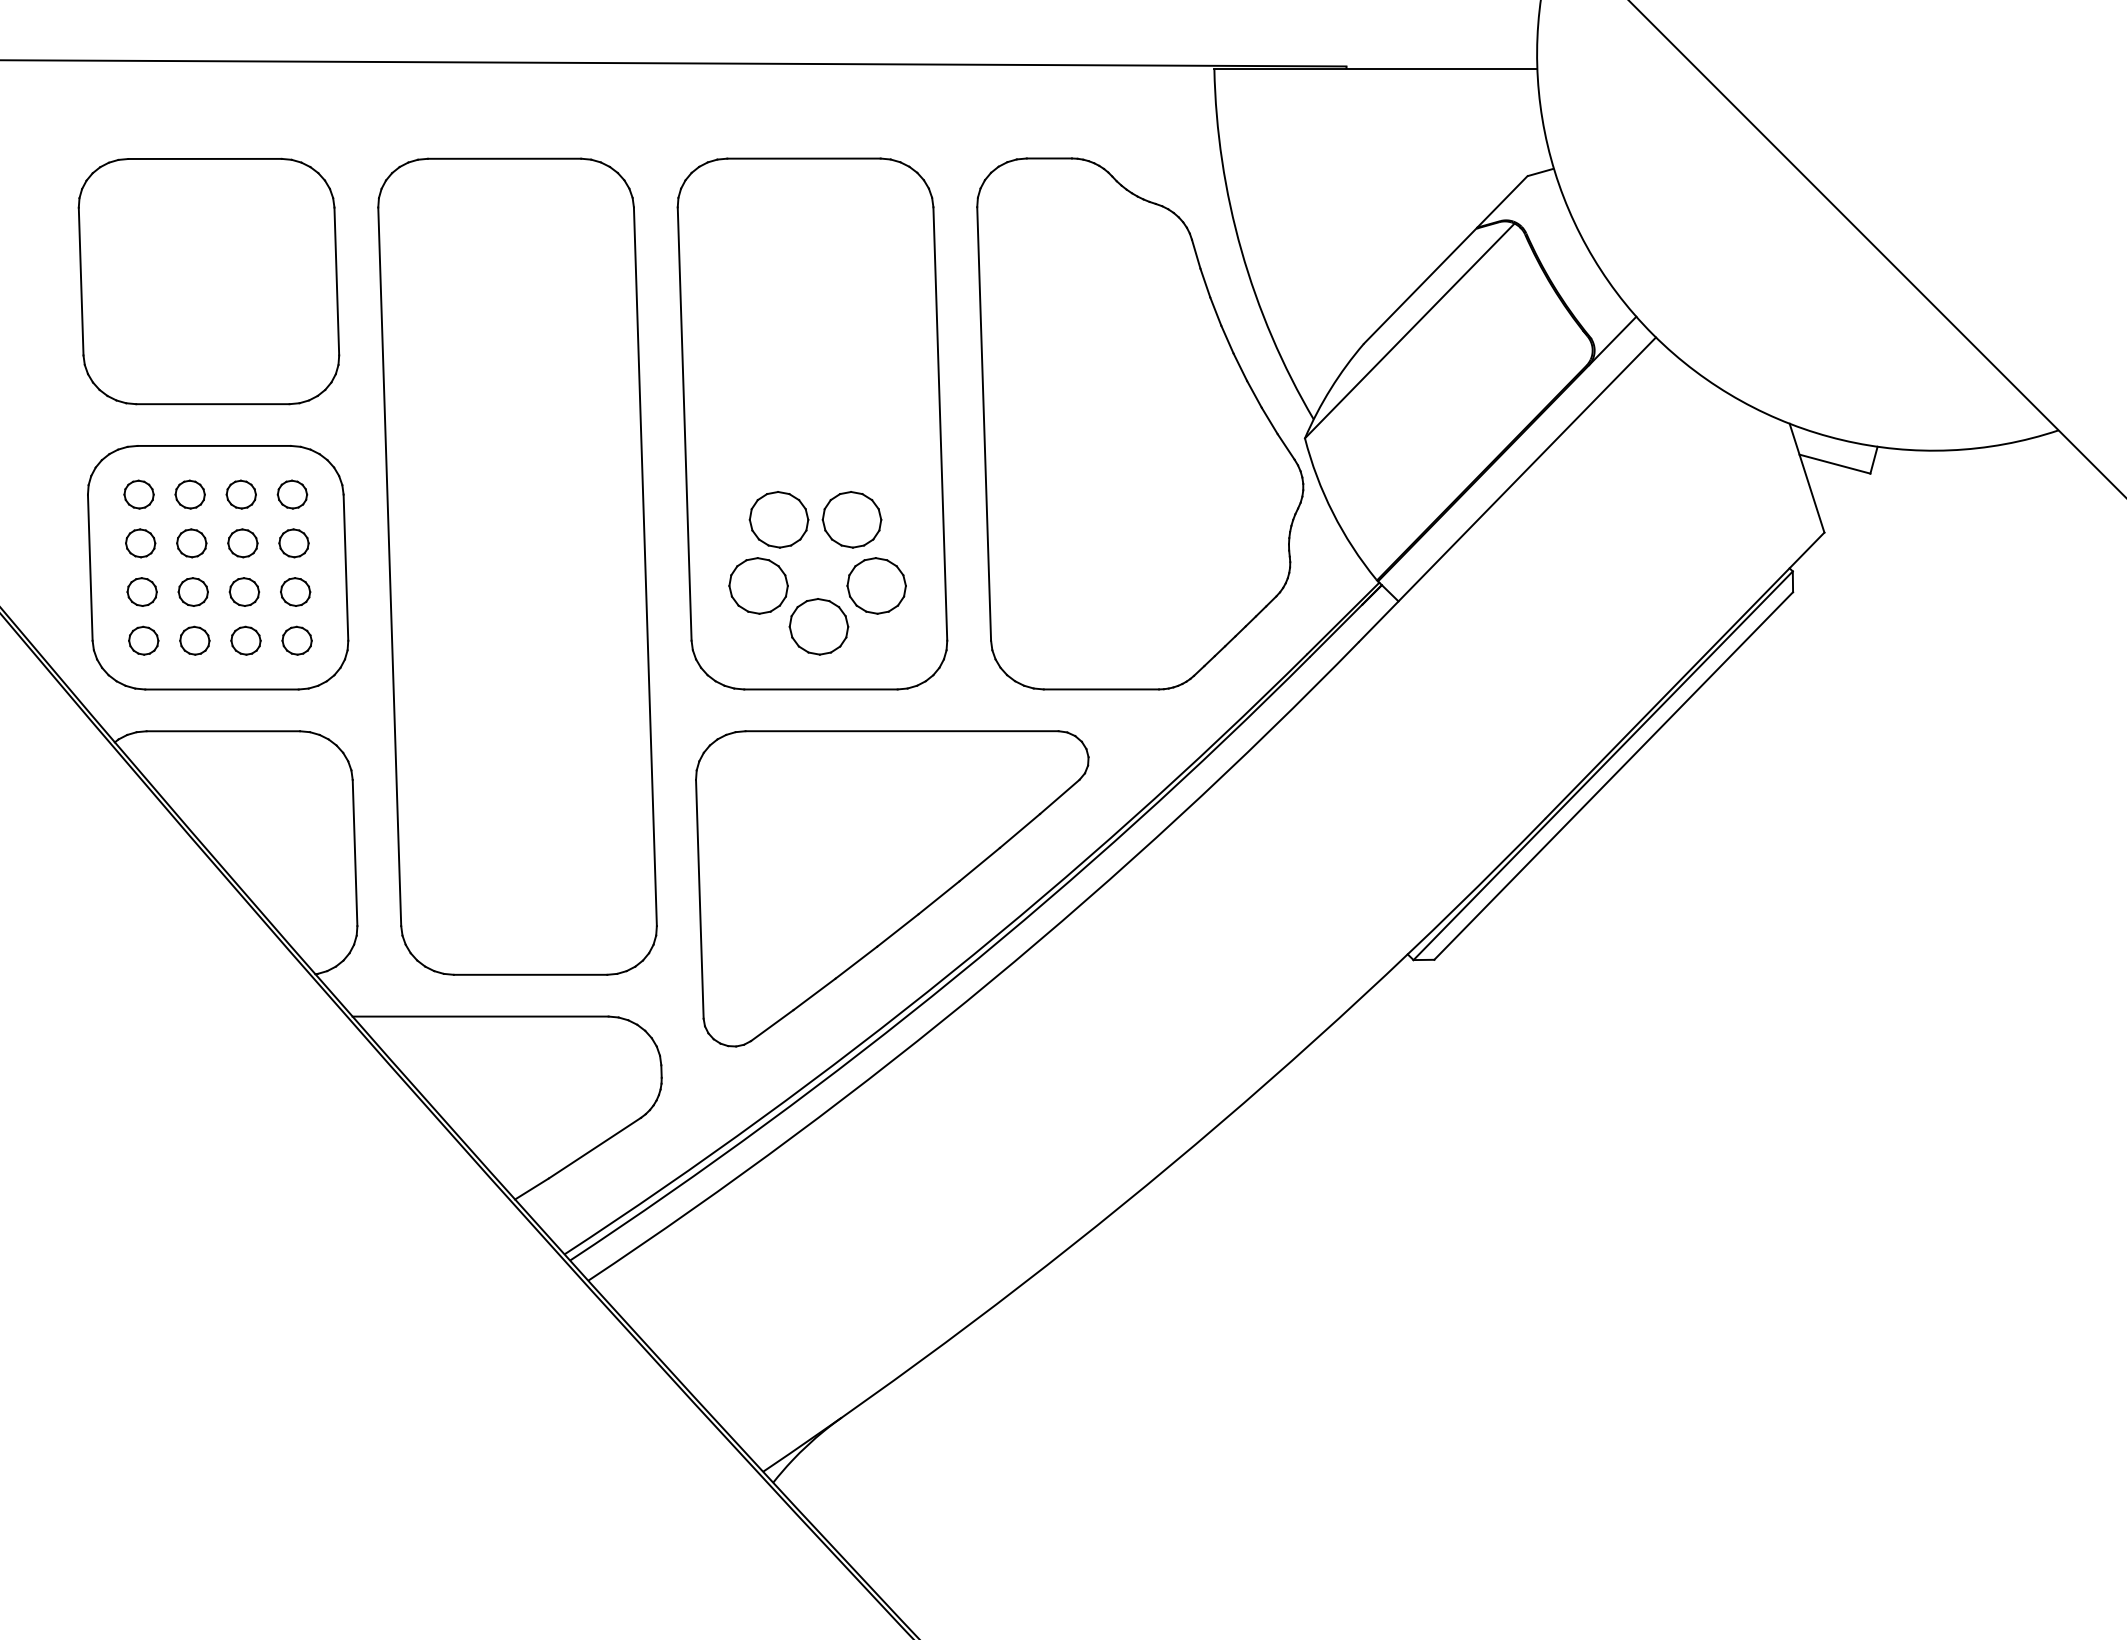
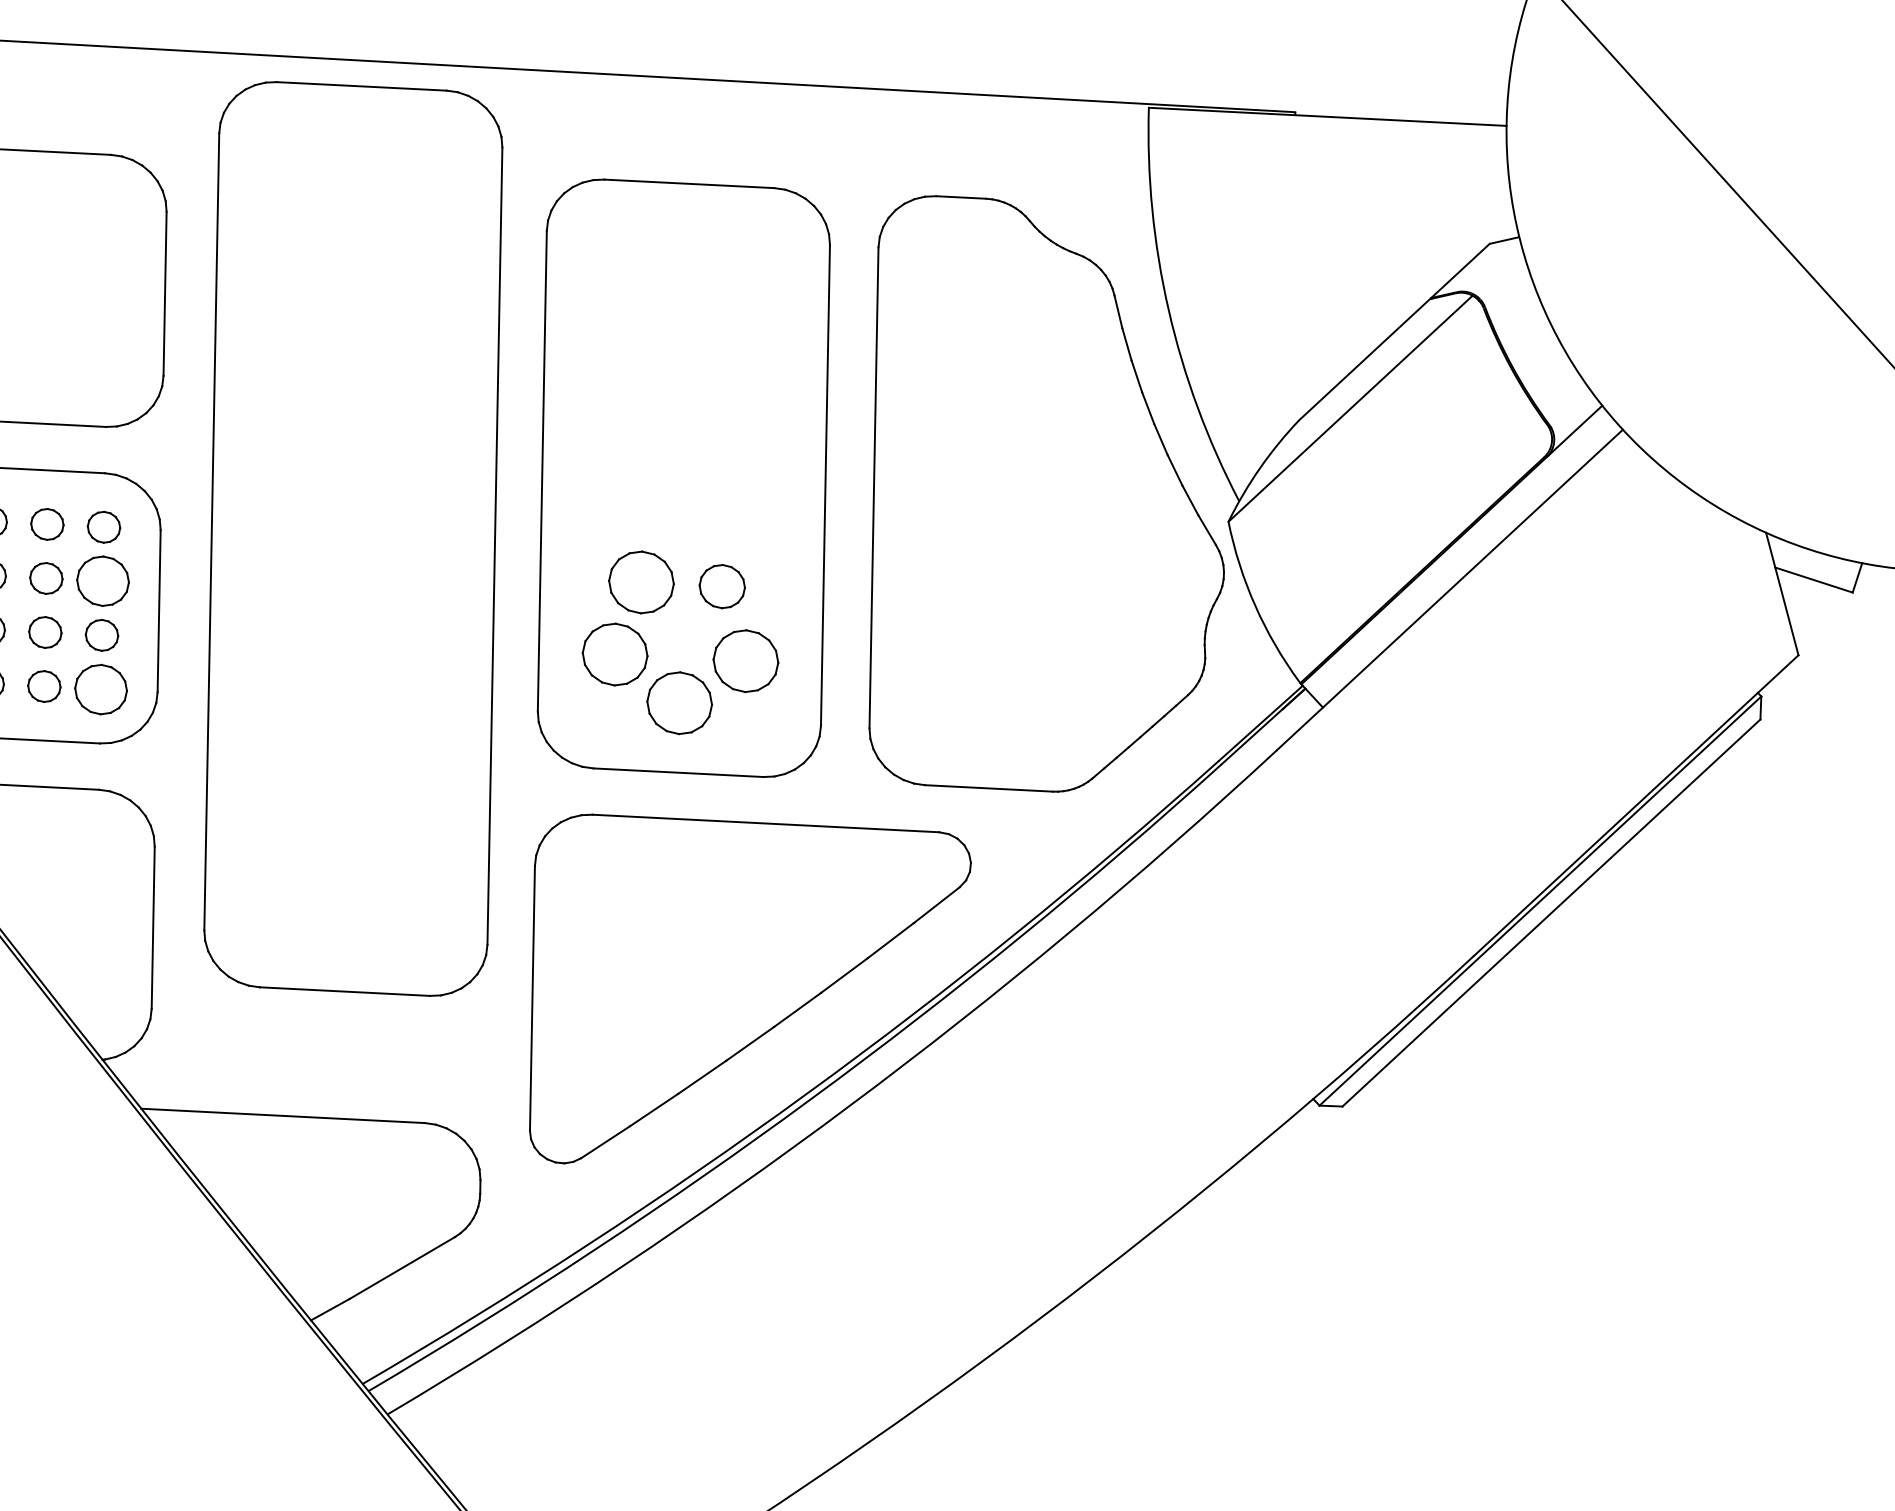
part: (851, 519) -> (721, 586), size x0.7
part: (293, 543) -> (102, 581), size x1.6
part: (517, 566) -> (353, 538), moved
part: (296, 640) -> (100, 689), size x1.6

